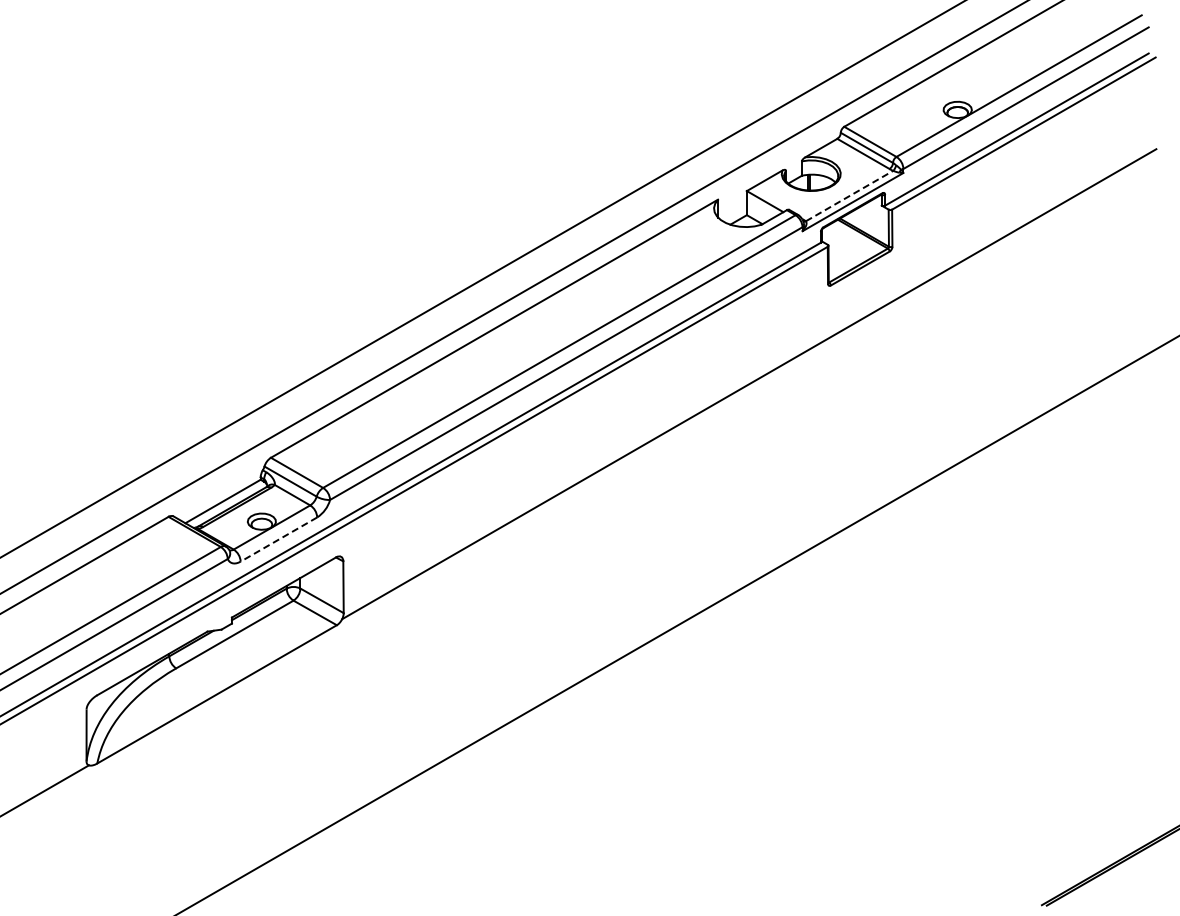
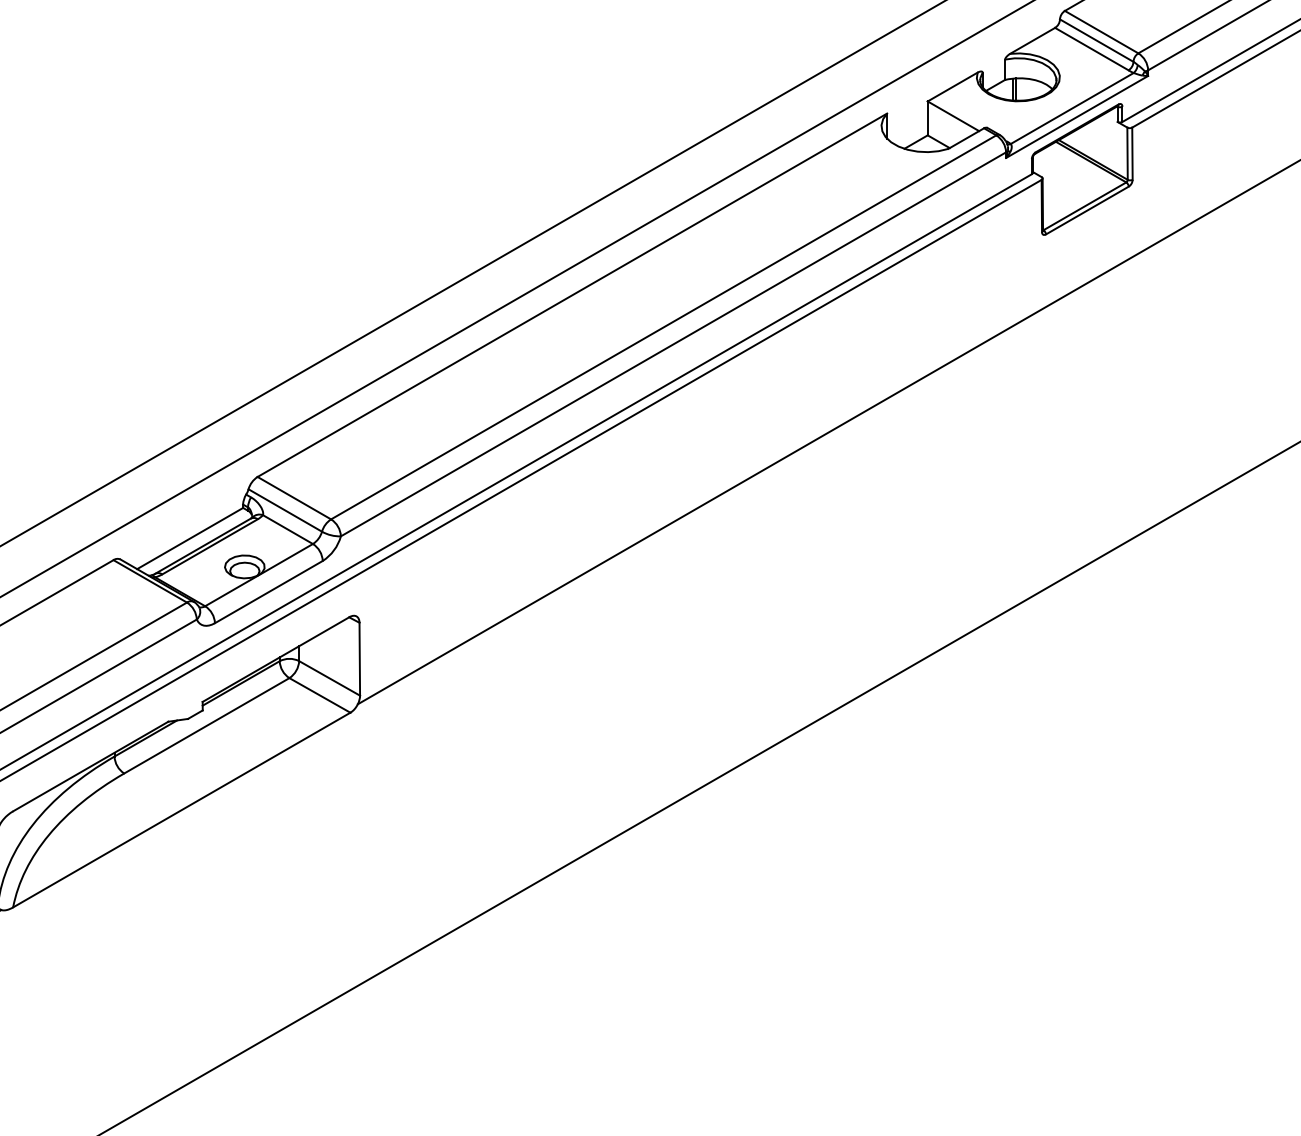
line: (849, 195) -> (1072, 107), dashed -> solid
line: (278, 539) -> (268, 592), dashed -> solid

